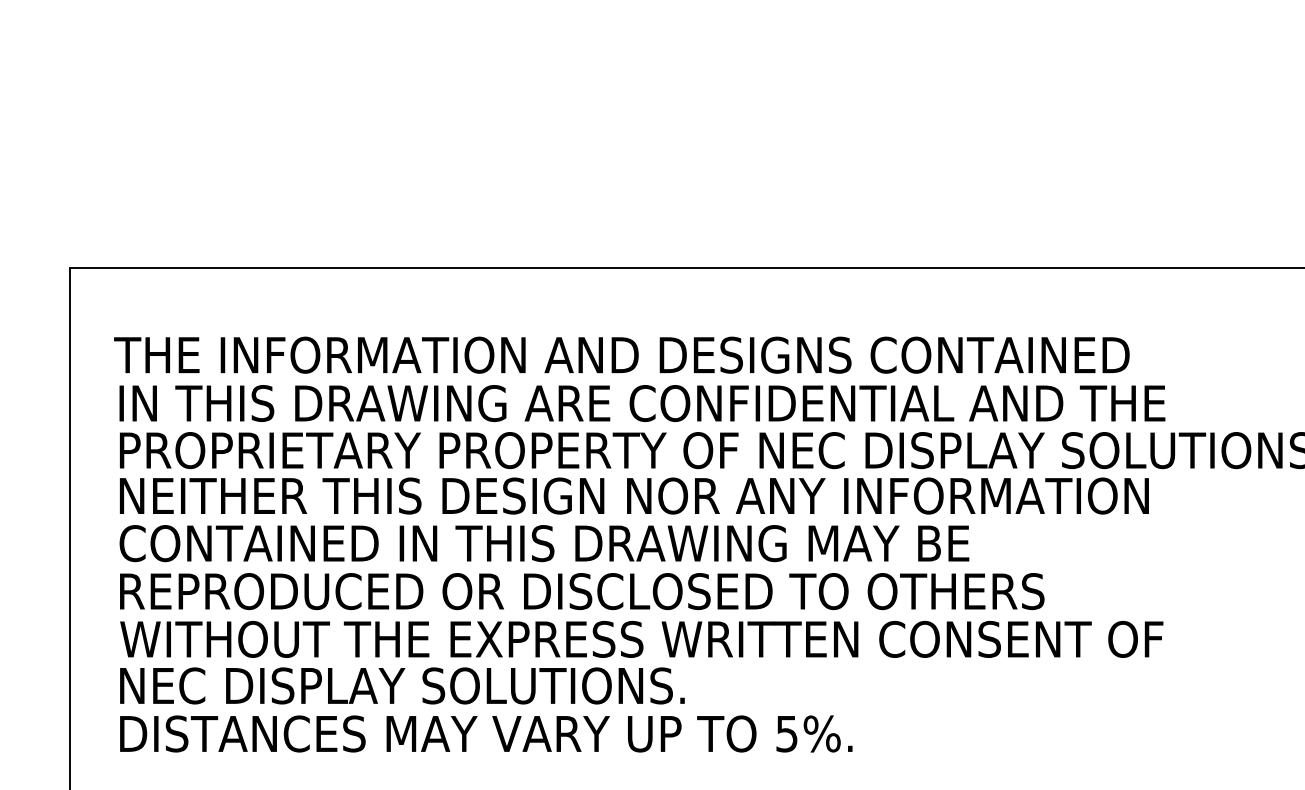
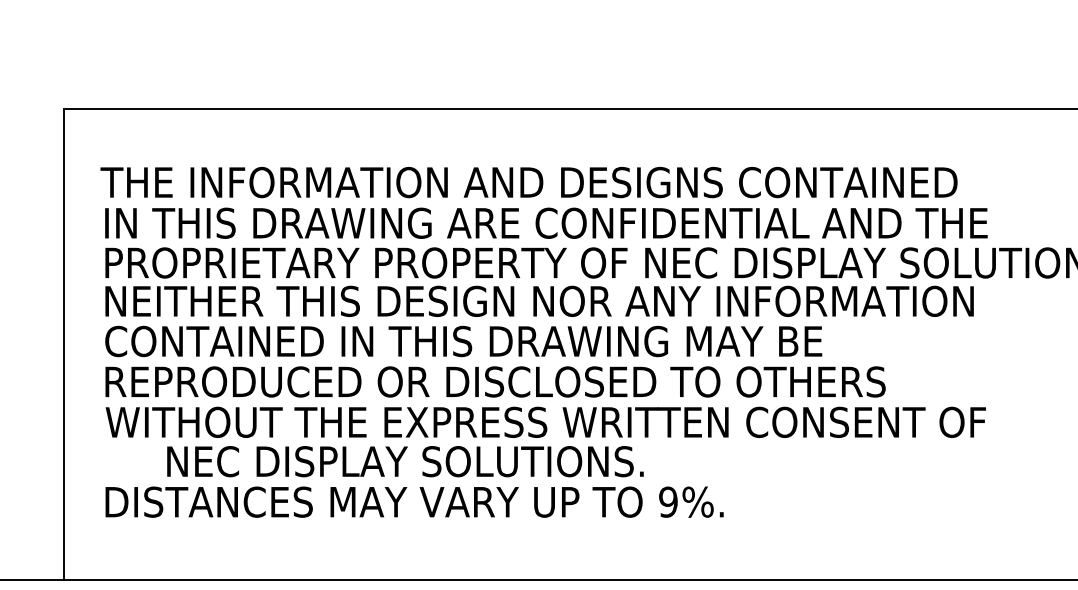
text: (402, 685) -> (405, 461), moved
text: (786, 733) -> (667, 501), 5%. -> 9%.

